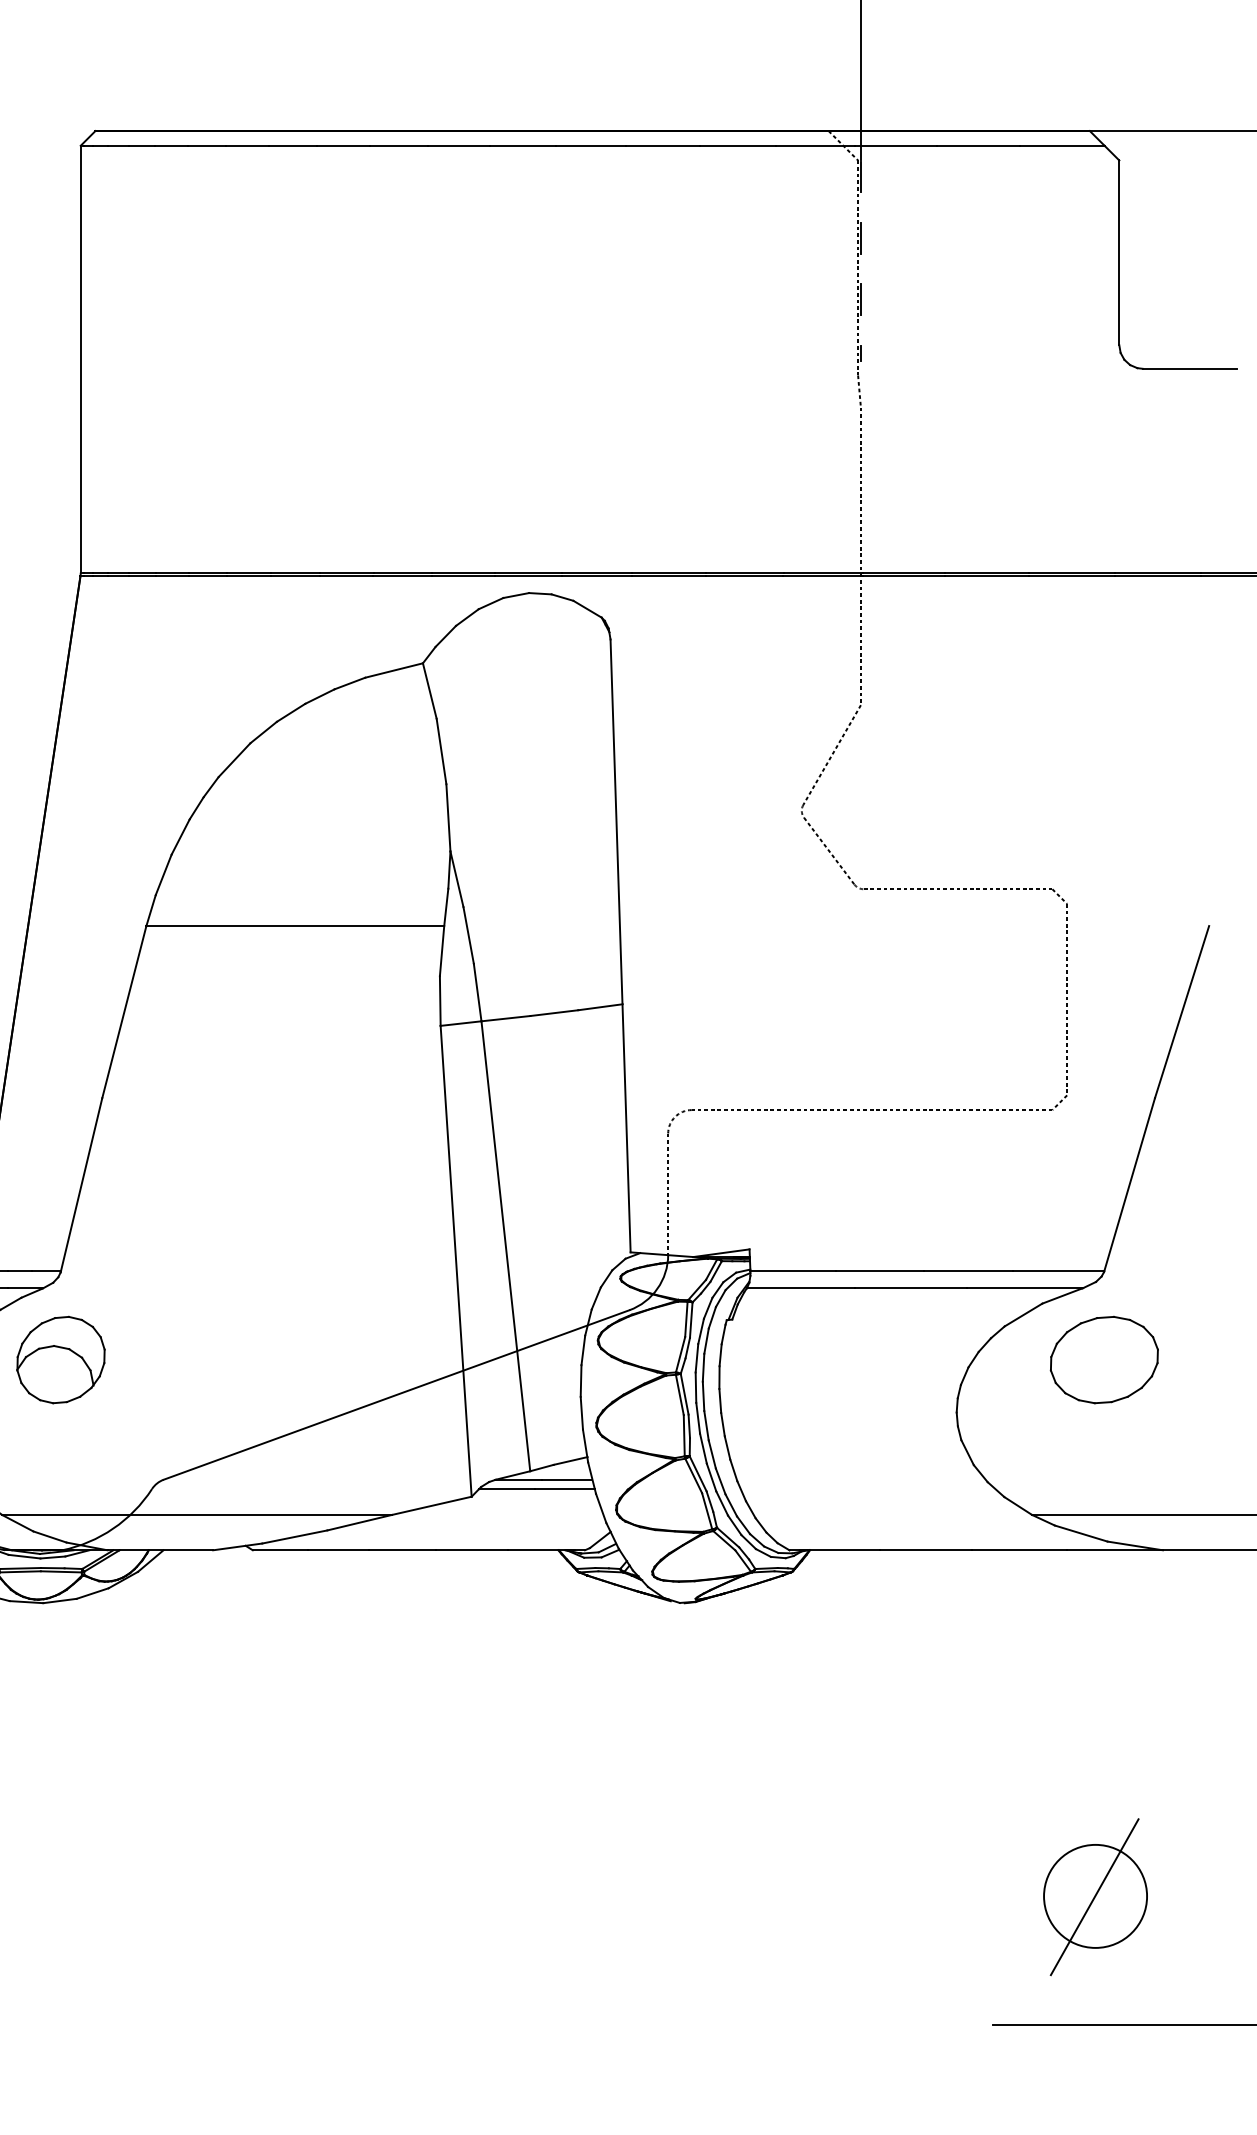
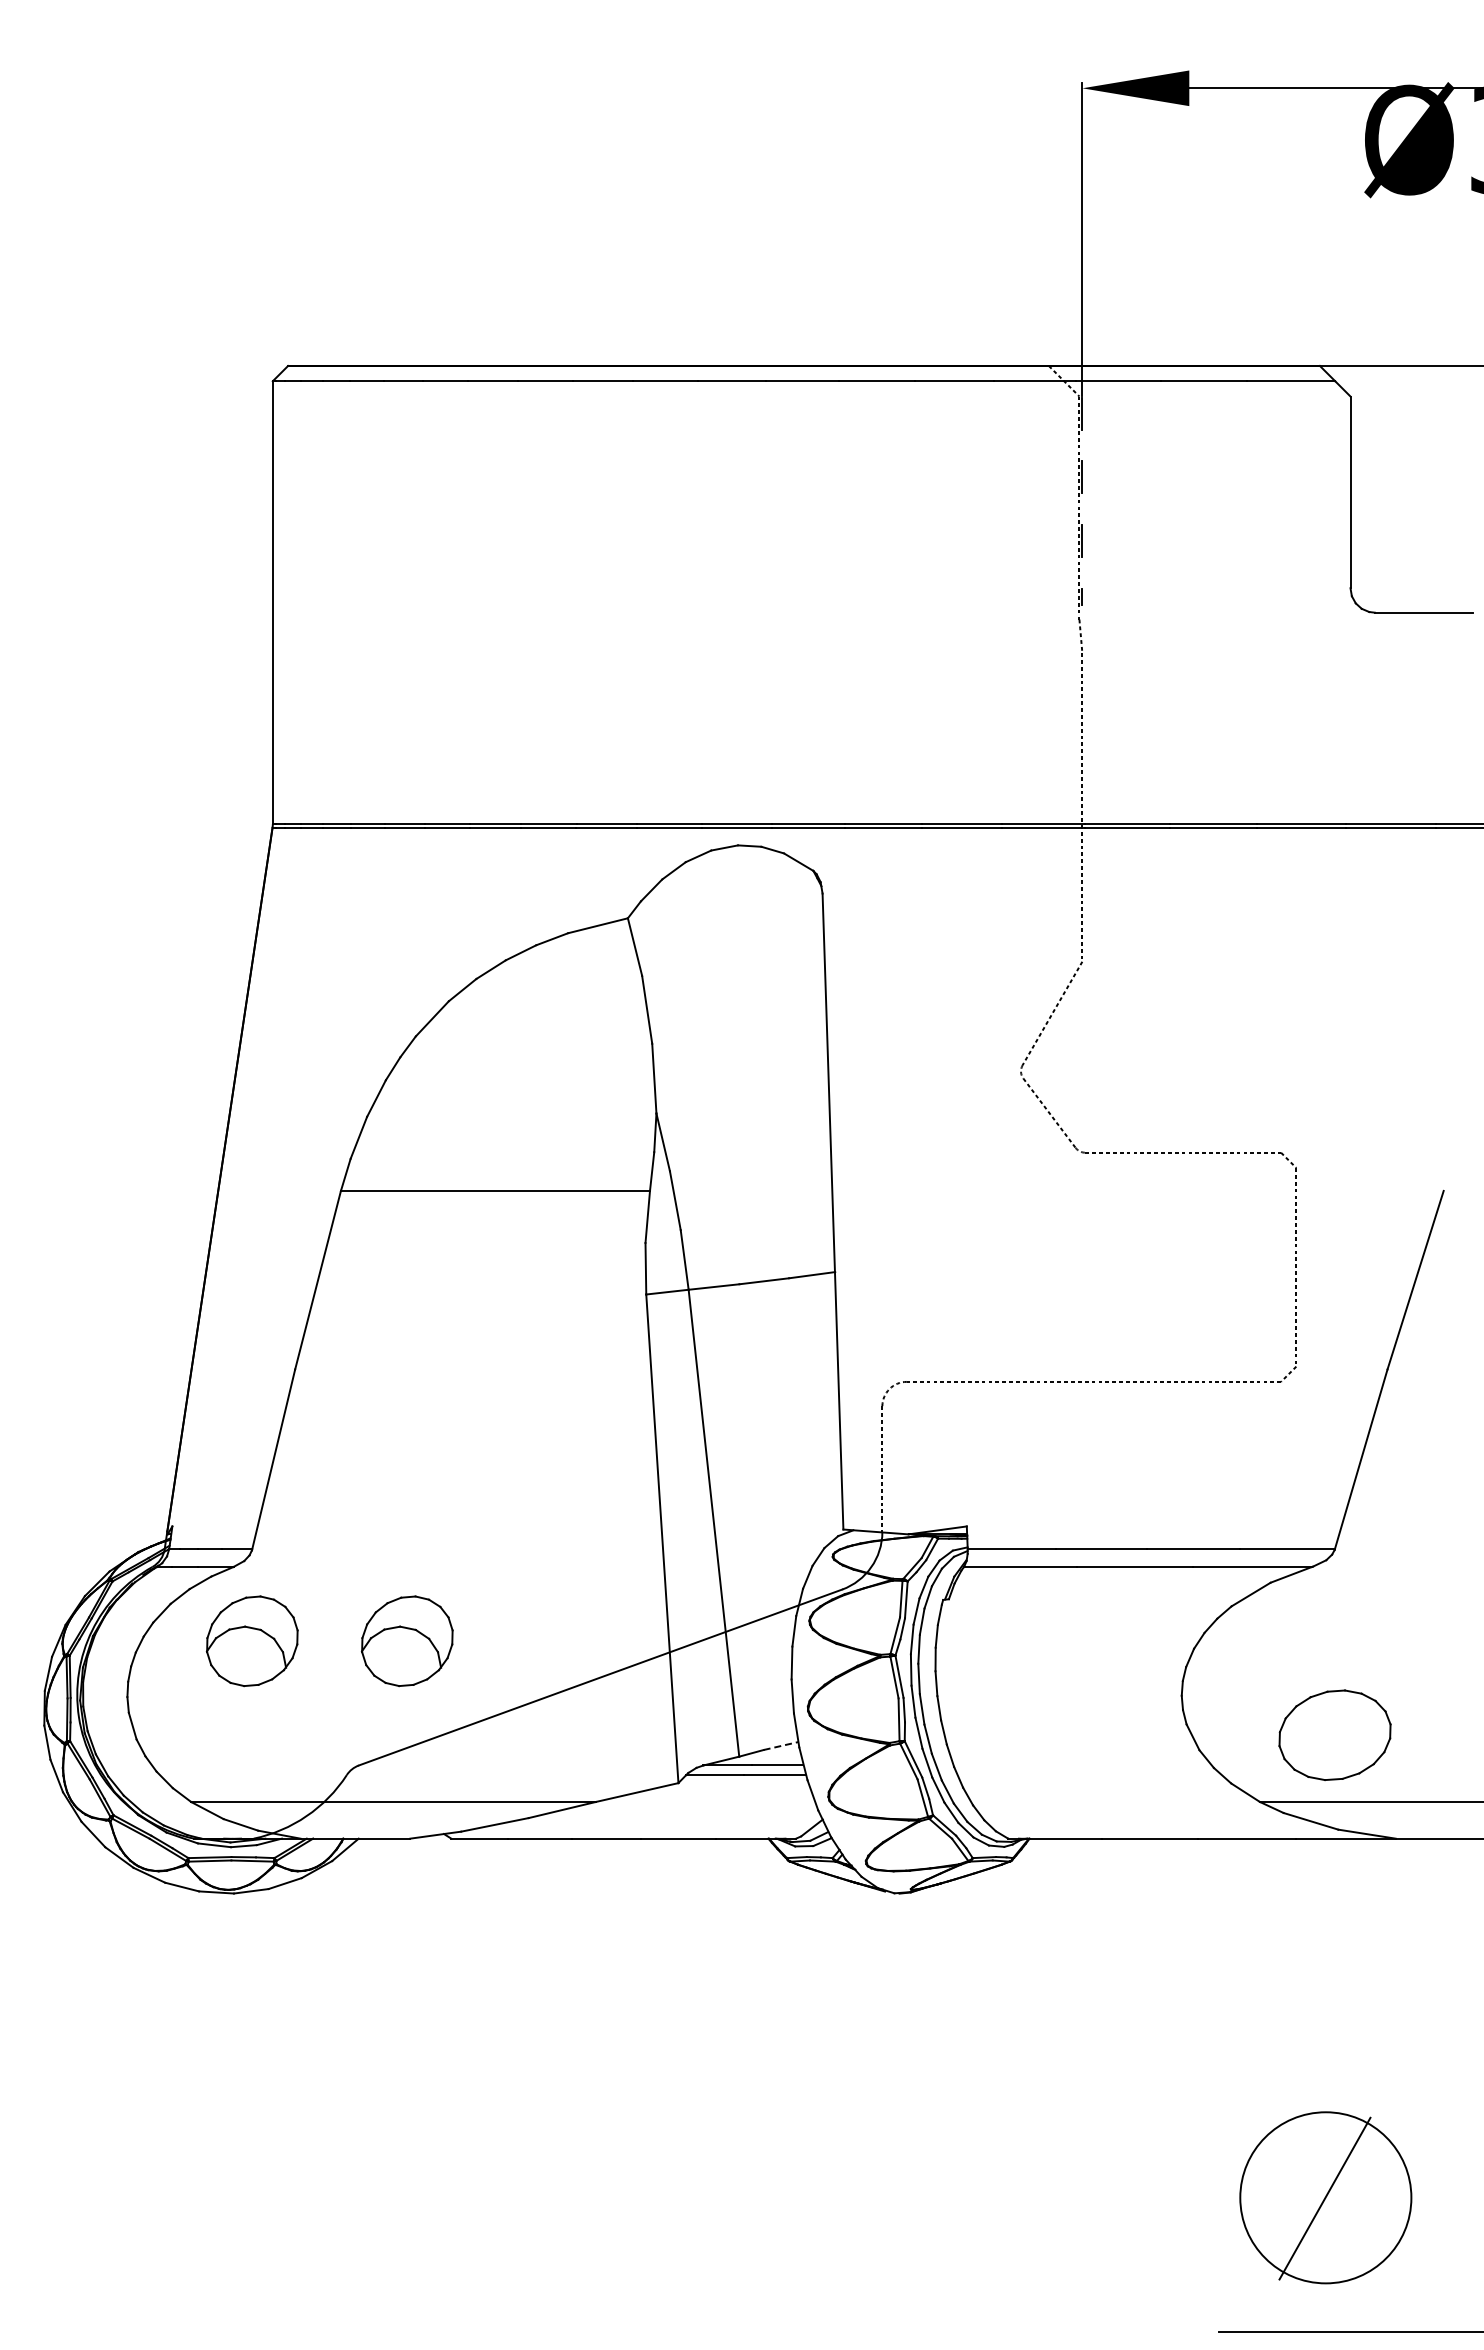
part: (209, 1360) -> (406, 1641), added
part: (1103, 1360) -> (1334, 1735), moved
line: (570, 1460) -> (781, 1745), solid -> dashed
circle: (1095, 1896) -> (1325, 2197), size x1.6

